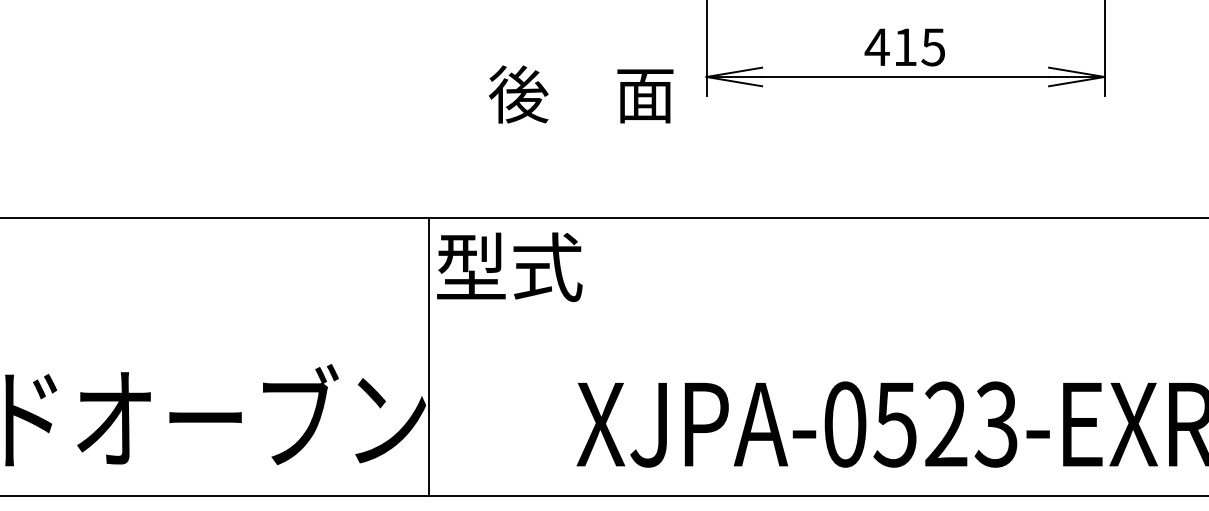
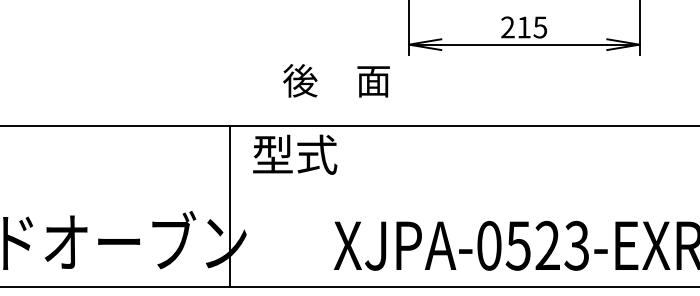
text: (876, 47) -> (507, 27), 415 -> 215
text: (581, 93) -> (336, 80), moved
line: (429, 356) -> (229, 206), moved

